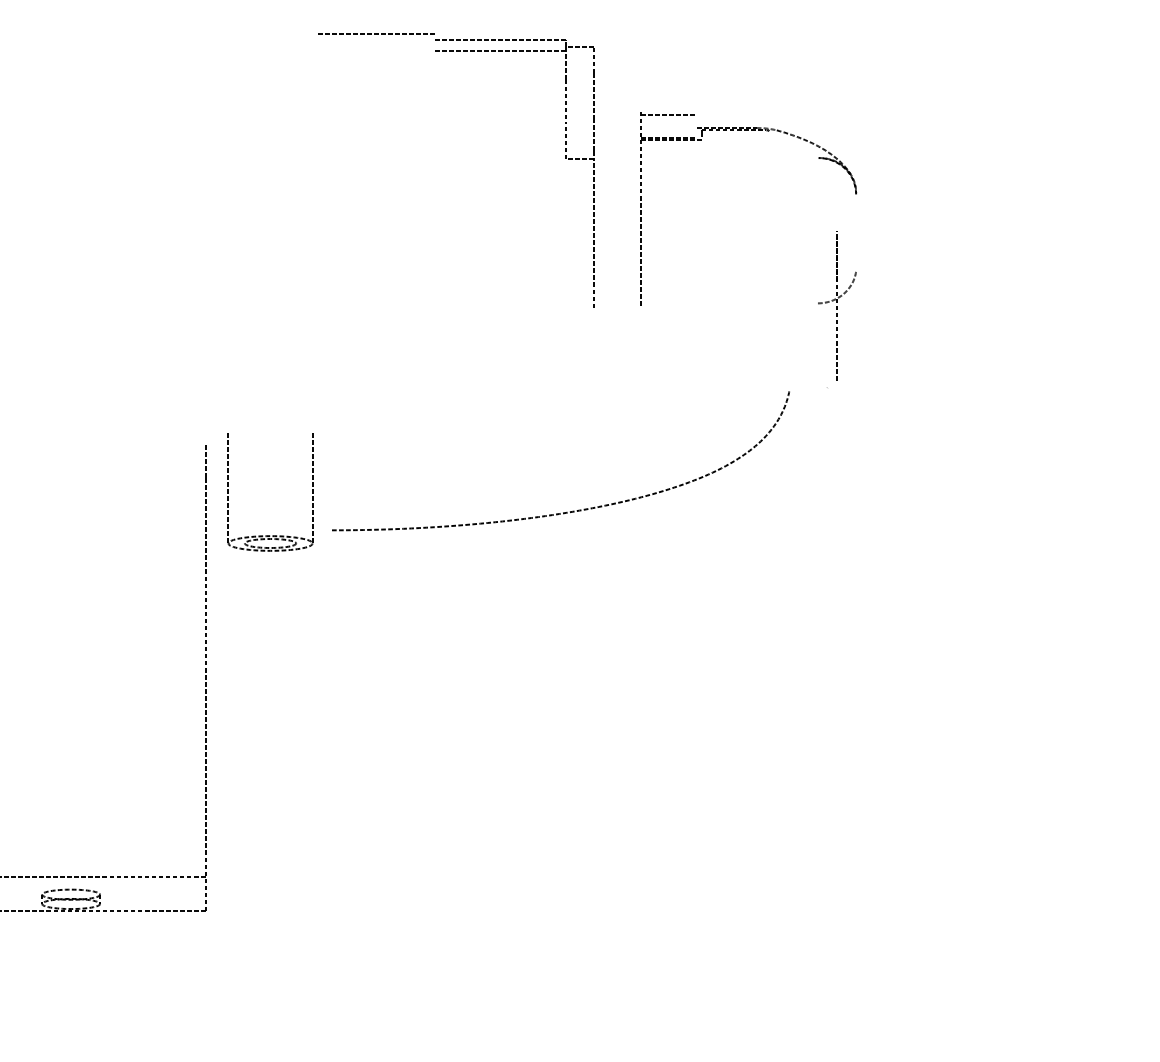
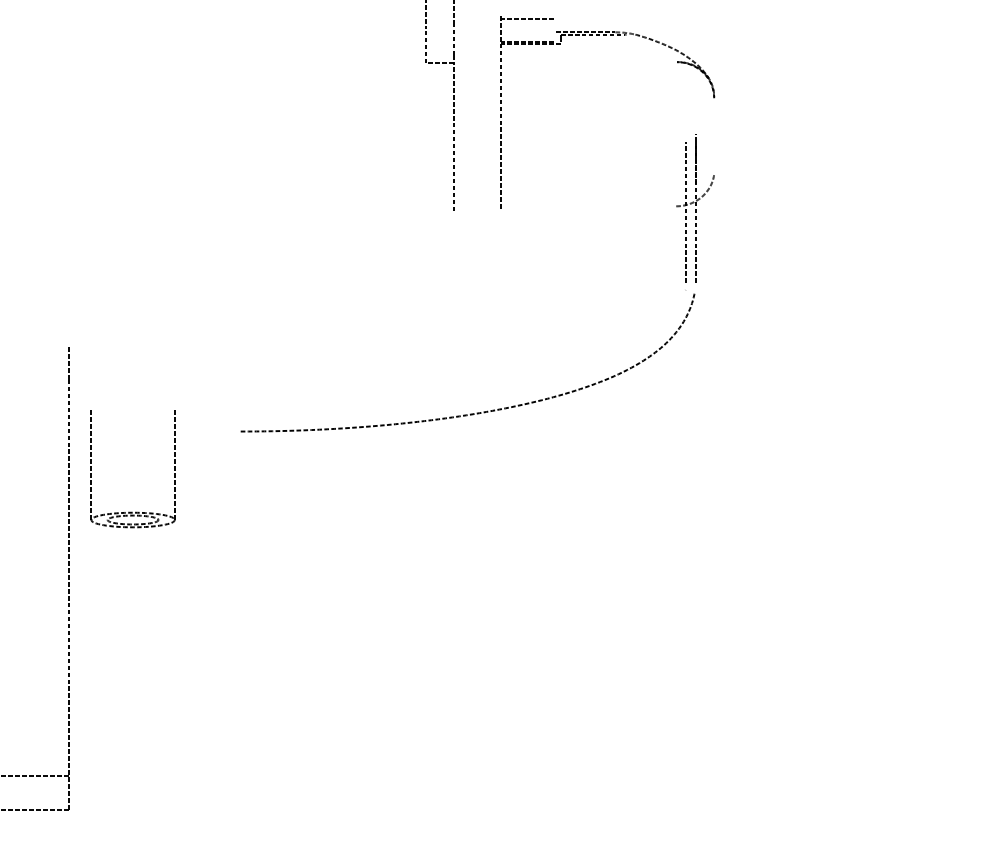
line: (828, 309) -> (686, 212), added
part: (228, 492) -> (91, 469), moved
part: (566, 511) -> (473, 412), moved

